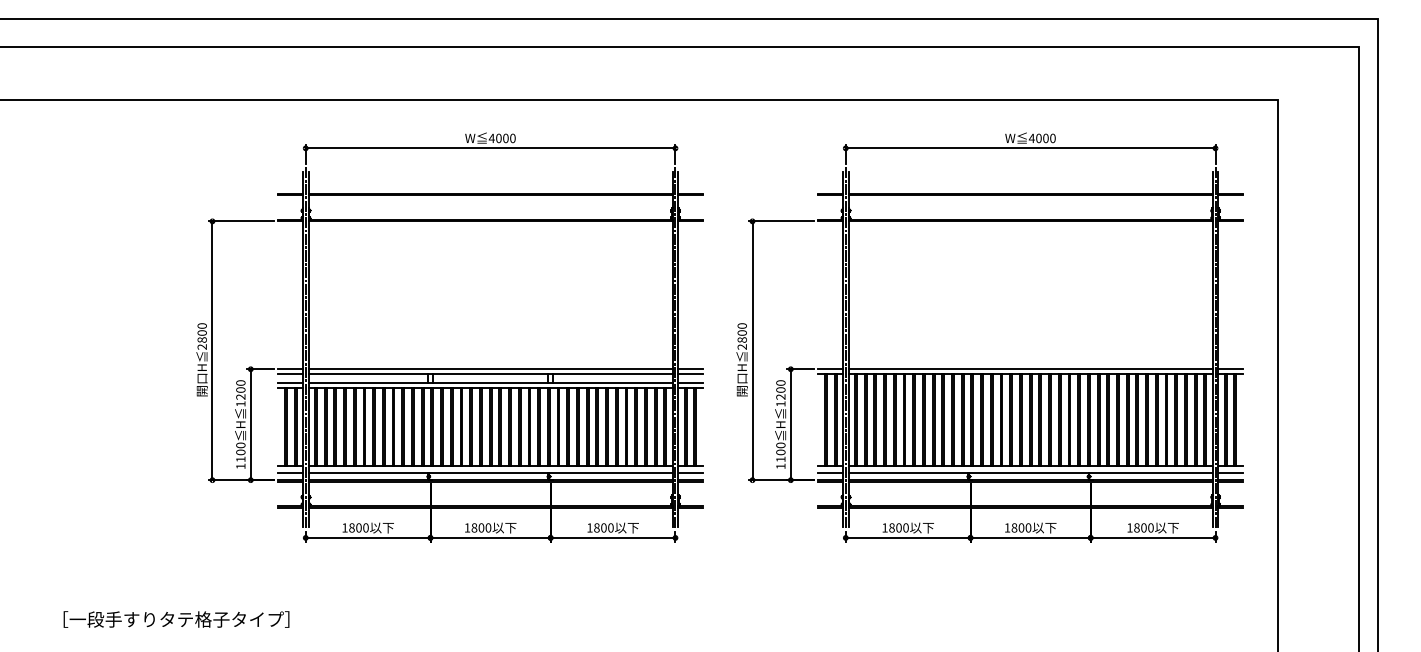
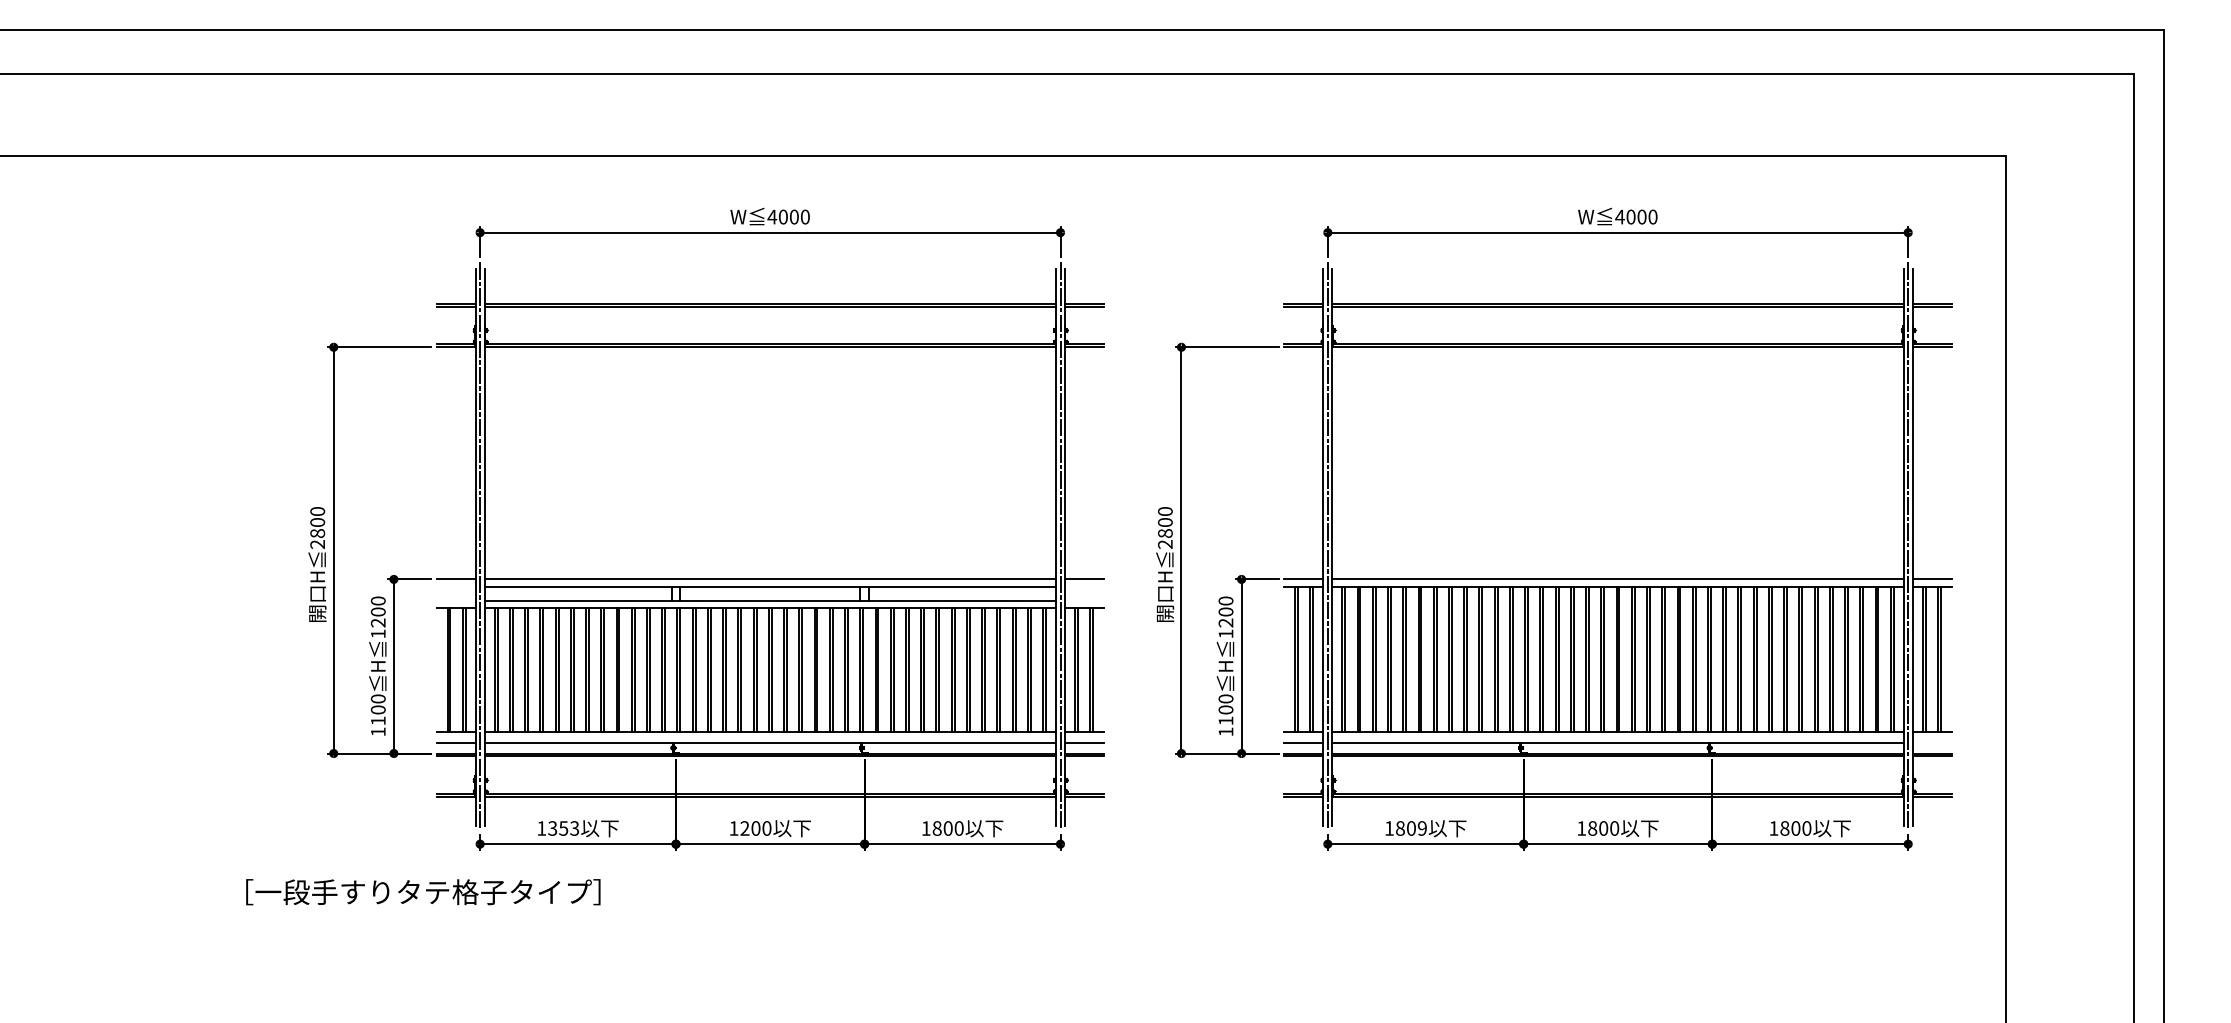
line: (290, 373) -> (456, 586), removed
line: (690, 373) -> (1084, 586), removed
line: (290, 383) -> (456, 601), removed
line: (690, 383) -> (1084, 601), removed
line: (1230, 473) -> (1931, 743), removed
text: (358, 527) -> (562, 827), 1800 -> 1353
text: (474, 527) -> (745, 827), 1800 -> 1200
text: (905, 527) -> (1421, 827), 1800 -> 1809
text: (176, 619) -> (423, 892), moved

